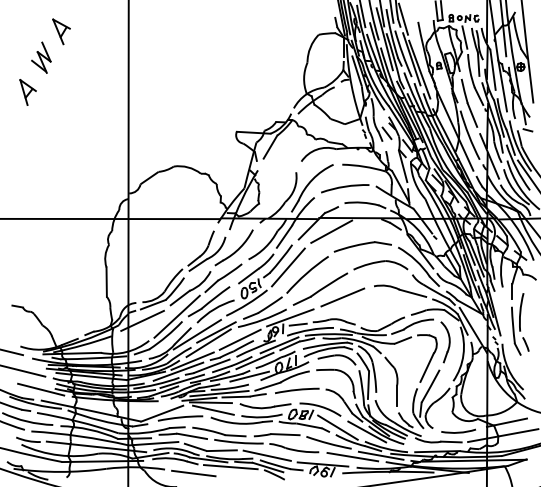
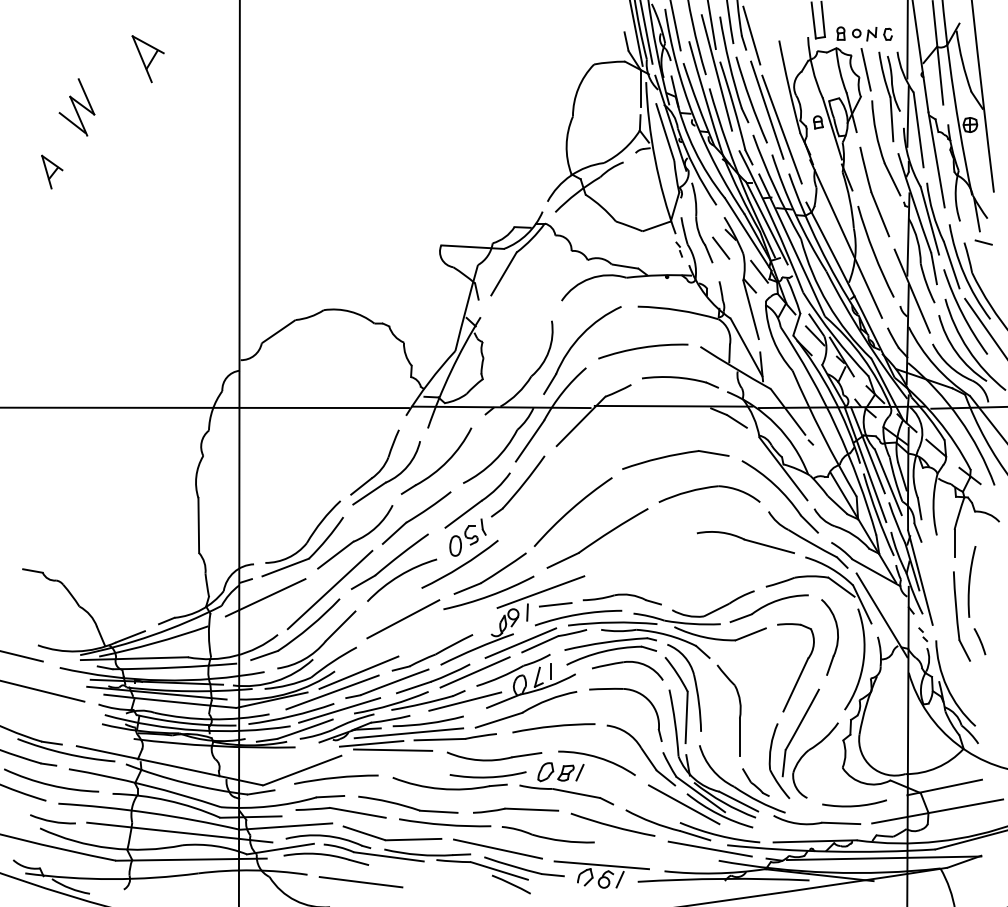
part: (61, 31) -> (148, 58), moved
part: (27, 92) -> (51, 172), size x0.7
line: (331, 231) -> (617, 431), removed
line: (288, 267) -> (537, 498), removed
line: (342, 297) -> (638, 554), removed
line: (197, 334) -> (367, 623), removed
line: (239, 339) -> (446, 632), removed
line: (208, 343) -> (388, 639), removed
line: (41, 389) -> (77, 725), removed
line: (213, 409) -> (397, 762), removed
line: (337, 427) -> (628, 796), removed
line: (352, 456) -> (656, 850), removed
line: (230, 467) -> (429, 870), removed

